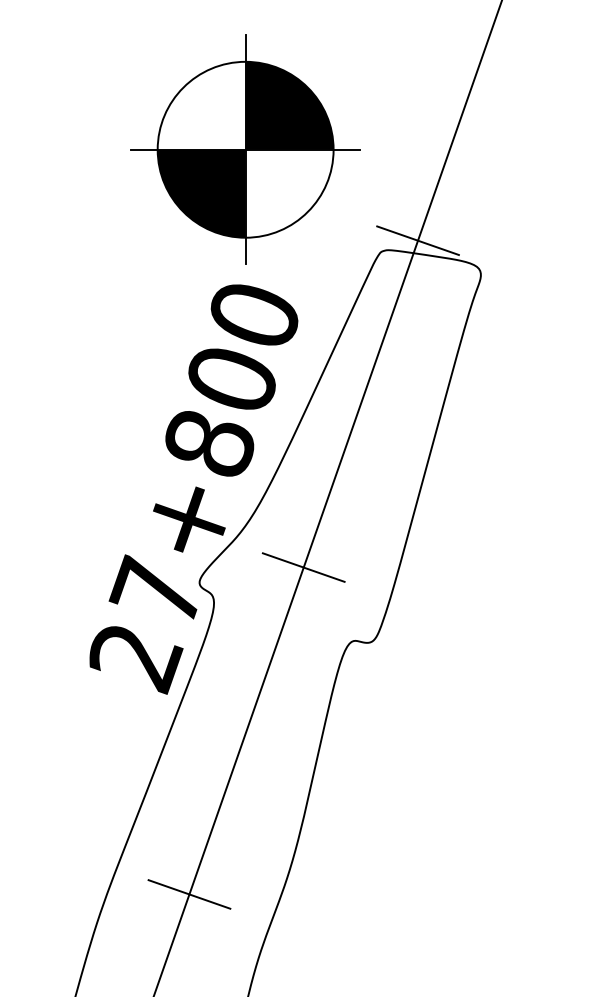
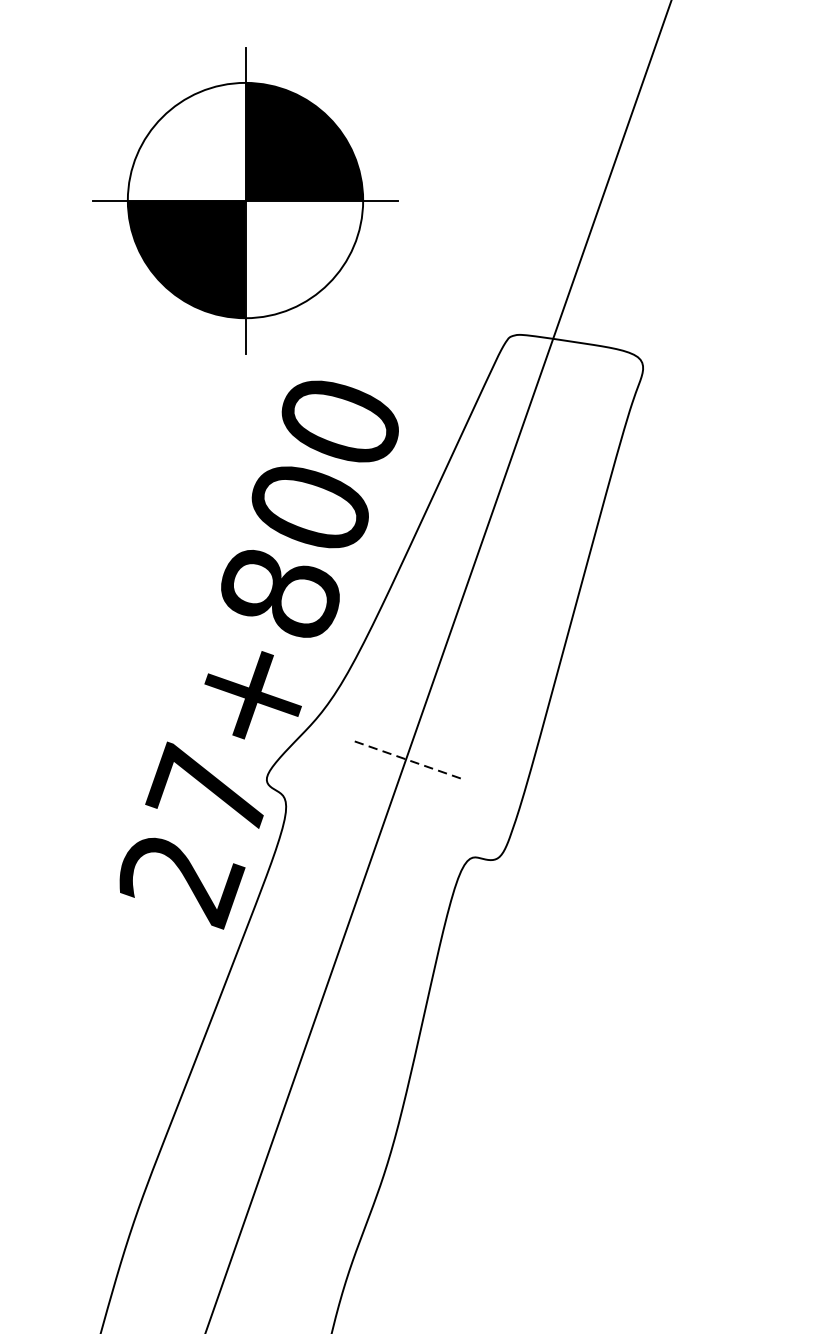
part: (245, 149) -> (245, 200), moved
line: (417, 240) -> (558, 321), removed
line: (303, 567) -> (405, 759), solid -> dashed
line: (189, 894) -> (253, 1196), removed

